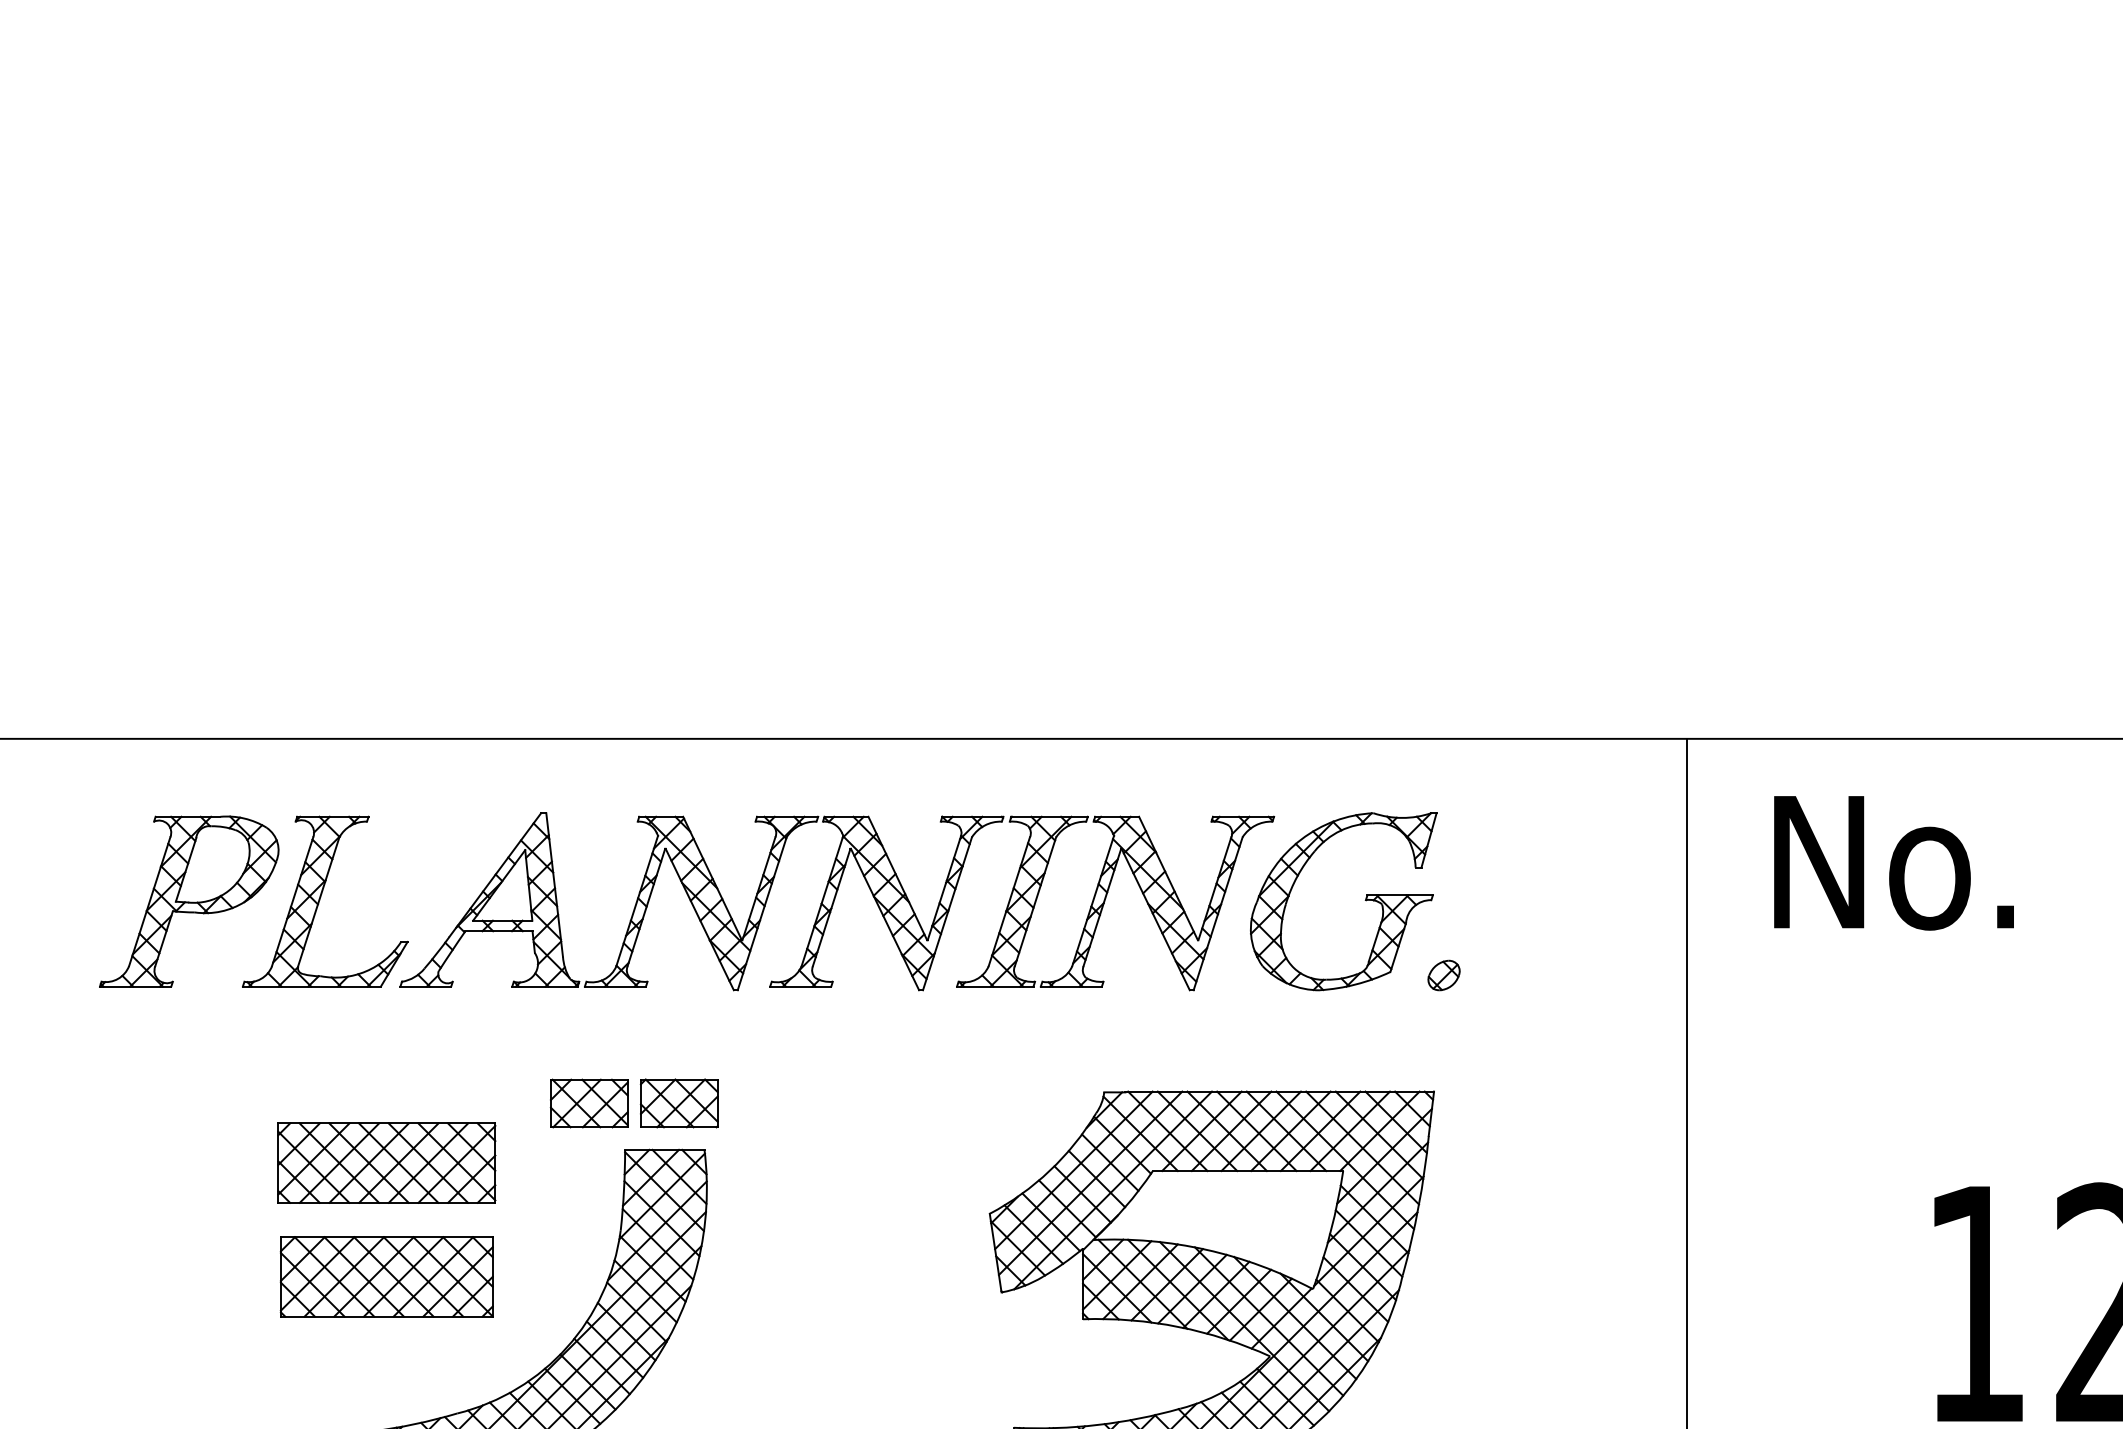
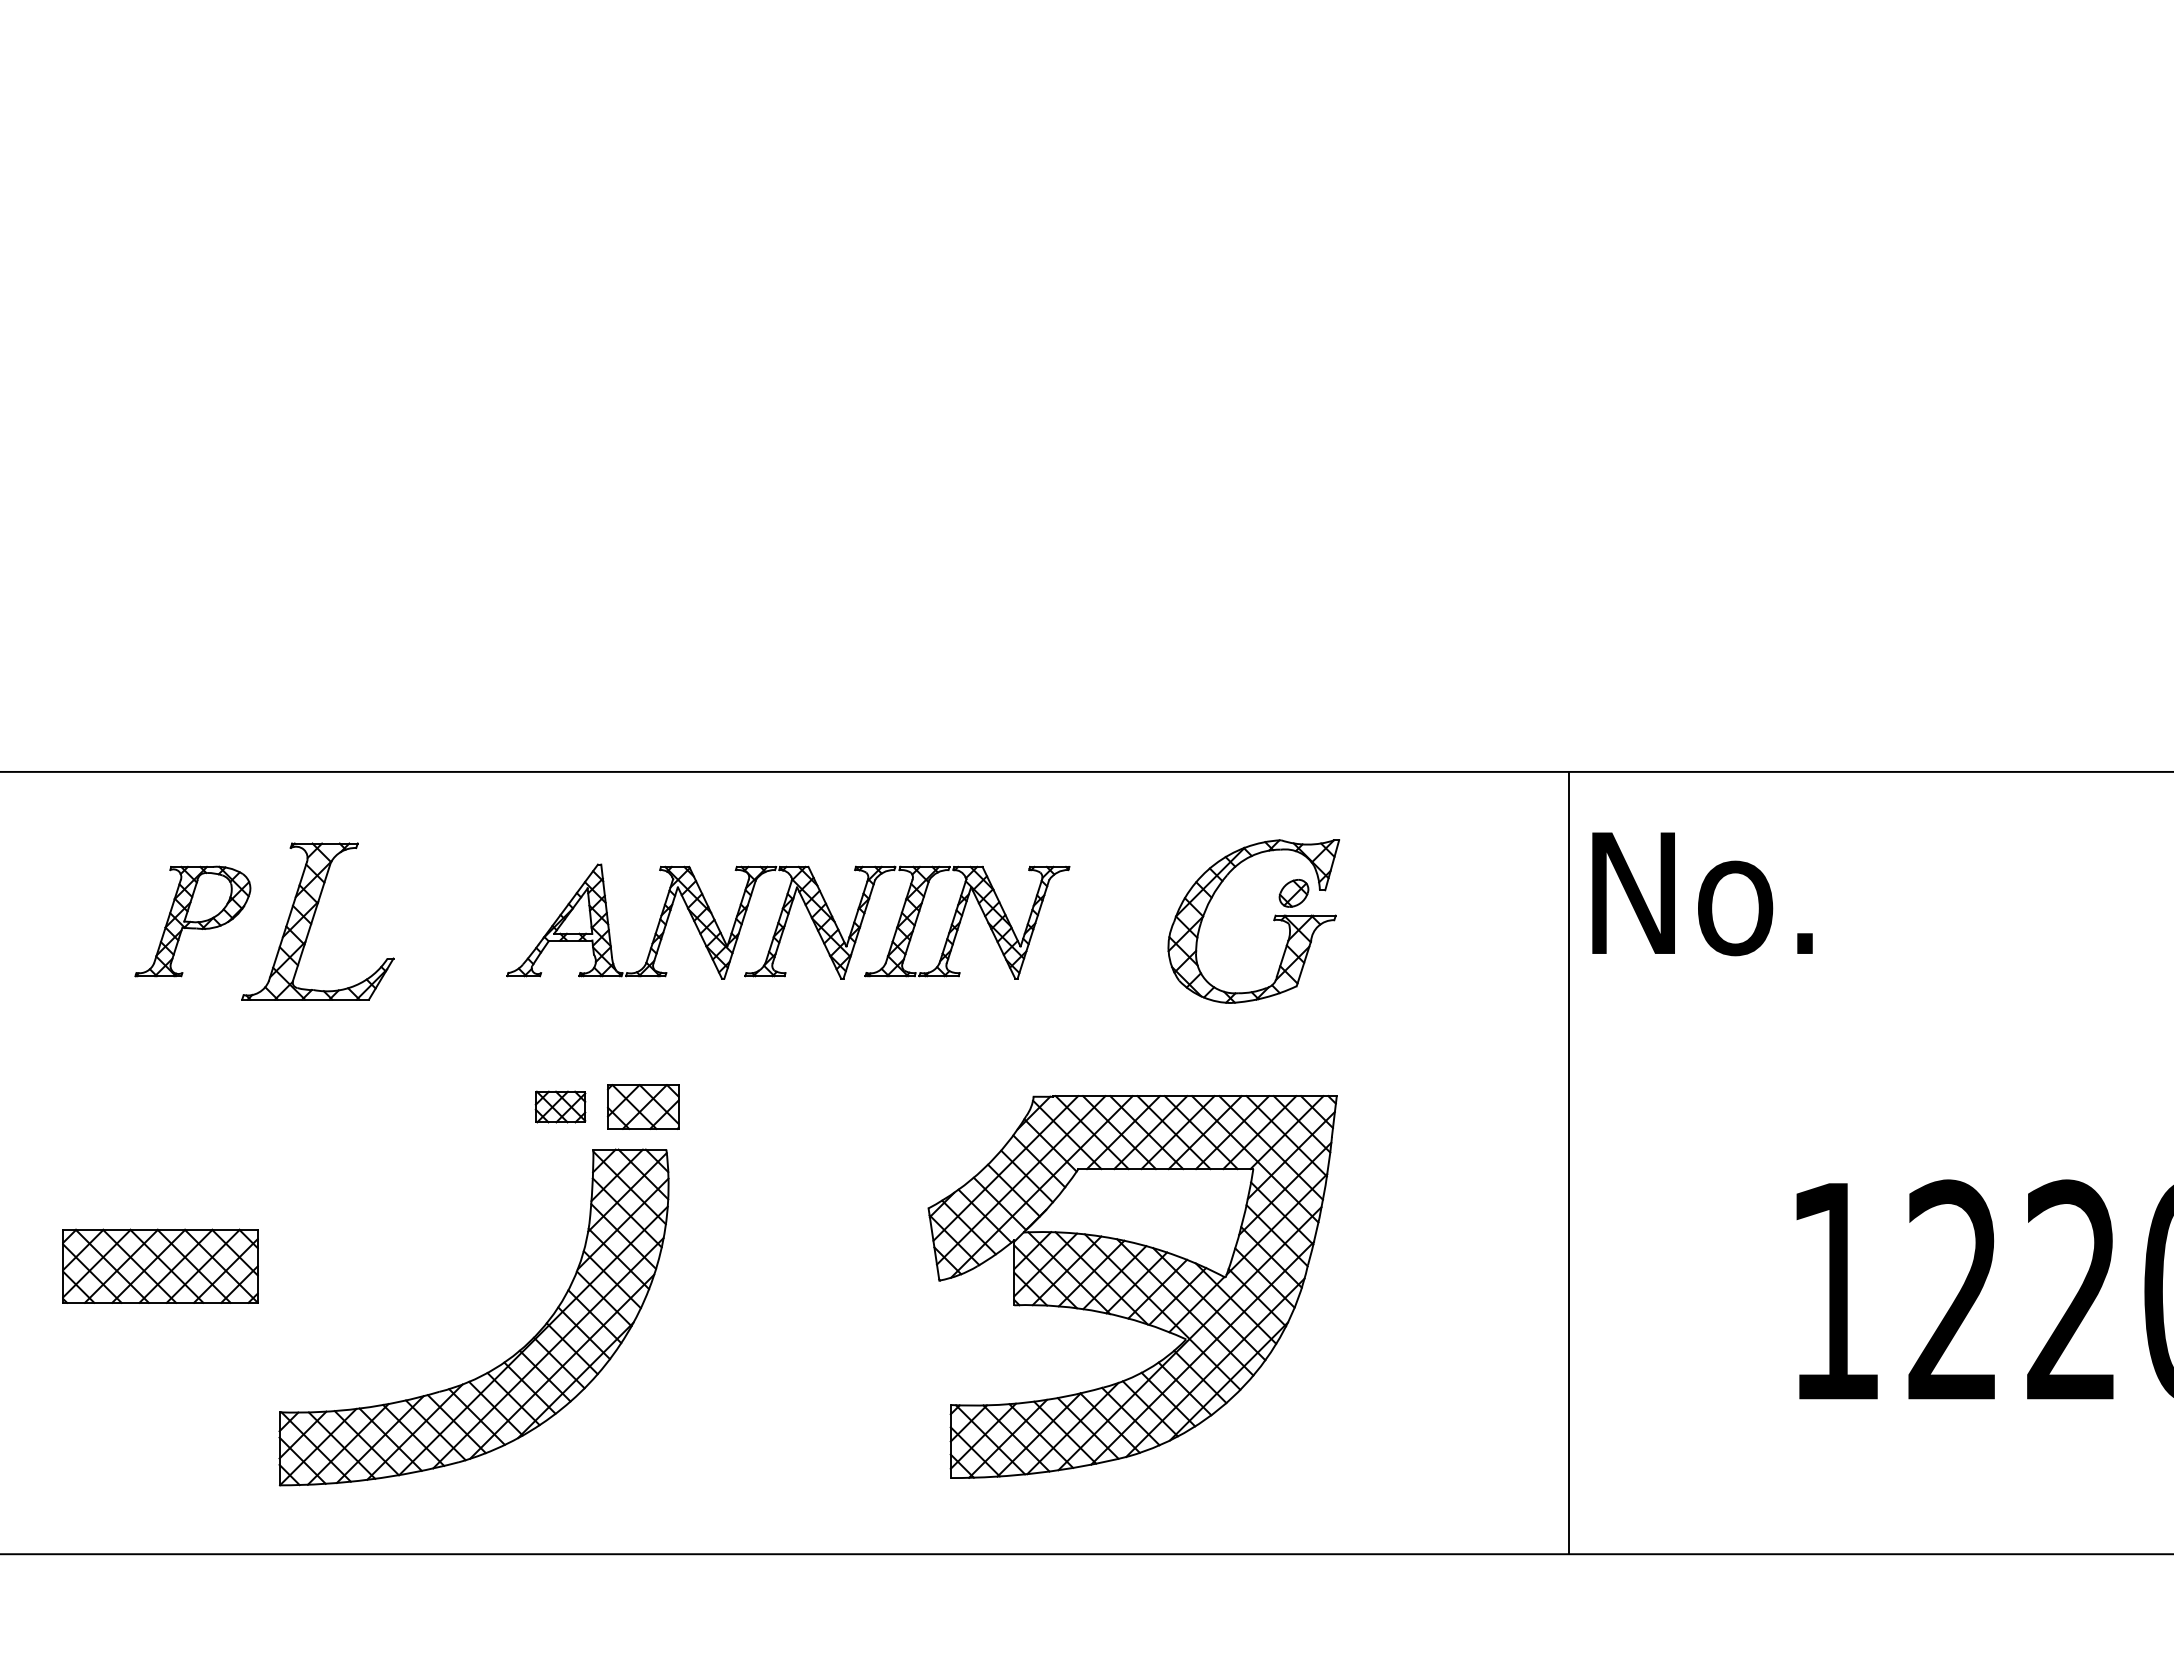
text: (1894, 863) -> (1702, 894), moved
part: (188, 901) -> (192, 921), size x0.7
part: (837, 901) -> (788, 921), size x0.7
part: (1443, 975) -> (1293, 893), moved
part: (589, 1102) -> (560, 1106), size x0.7
part: (386, 1162) -> (374, 1161), removed
part: (386, 1275) -> (160, 1265), moved

